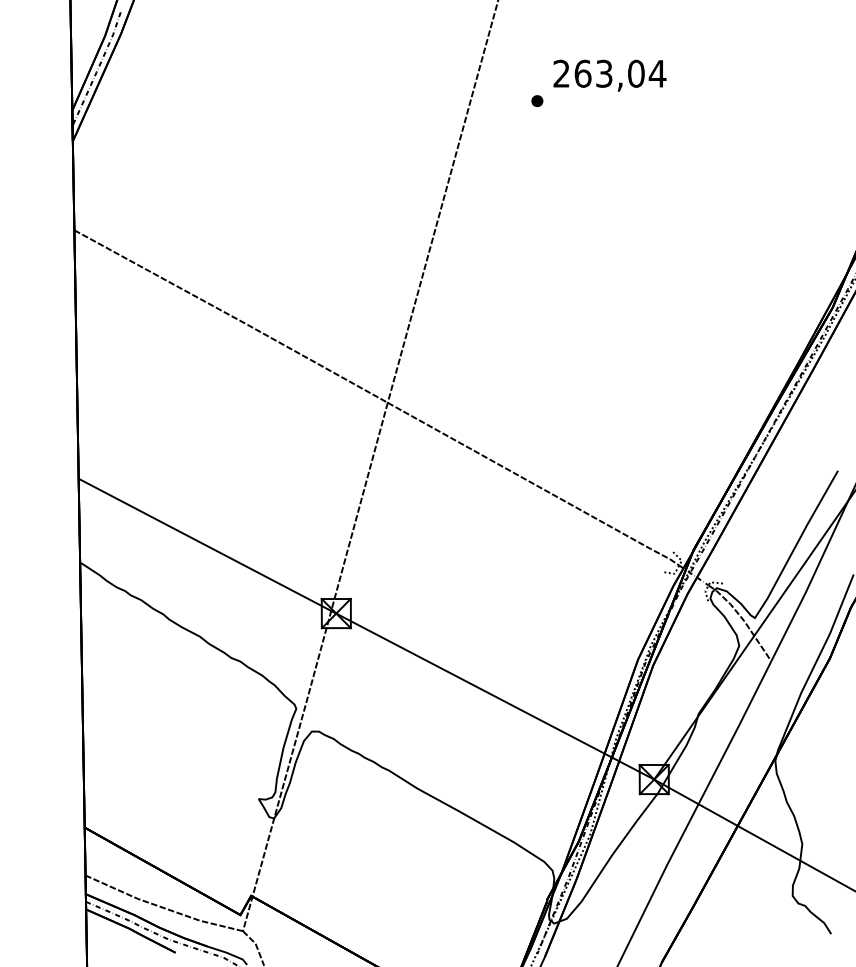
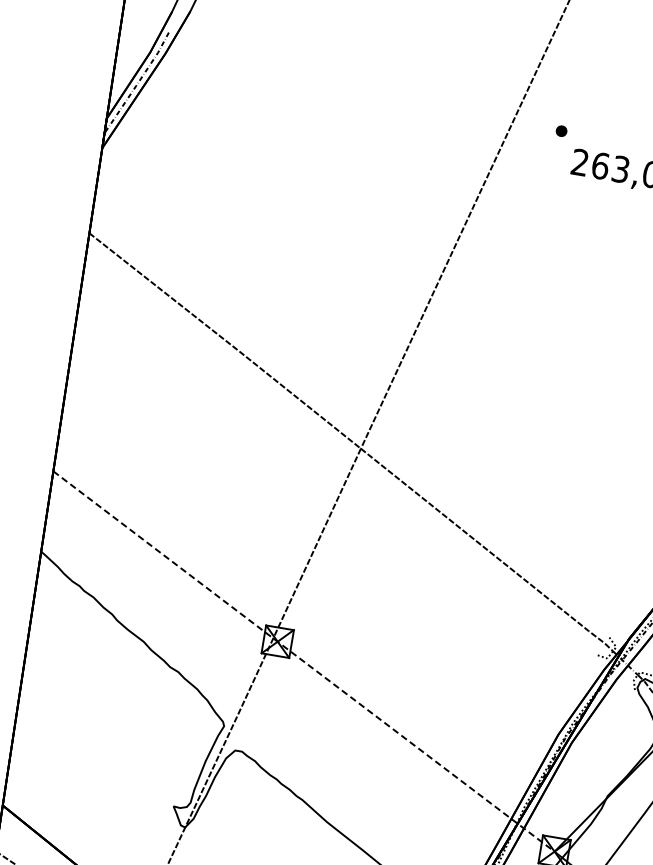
part: (537, 100) -> (561, 130), moved
line: (366, 629) -> (303, 661), solid -> dashed

